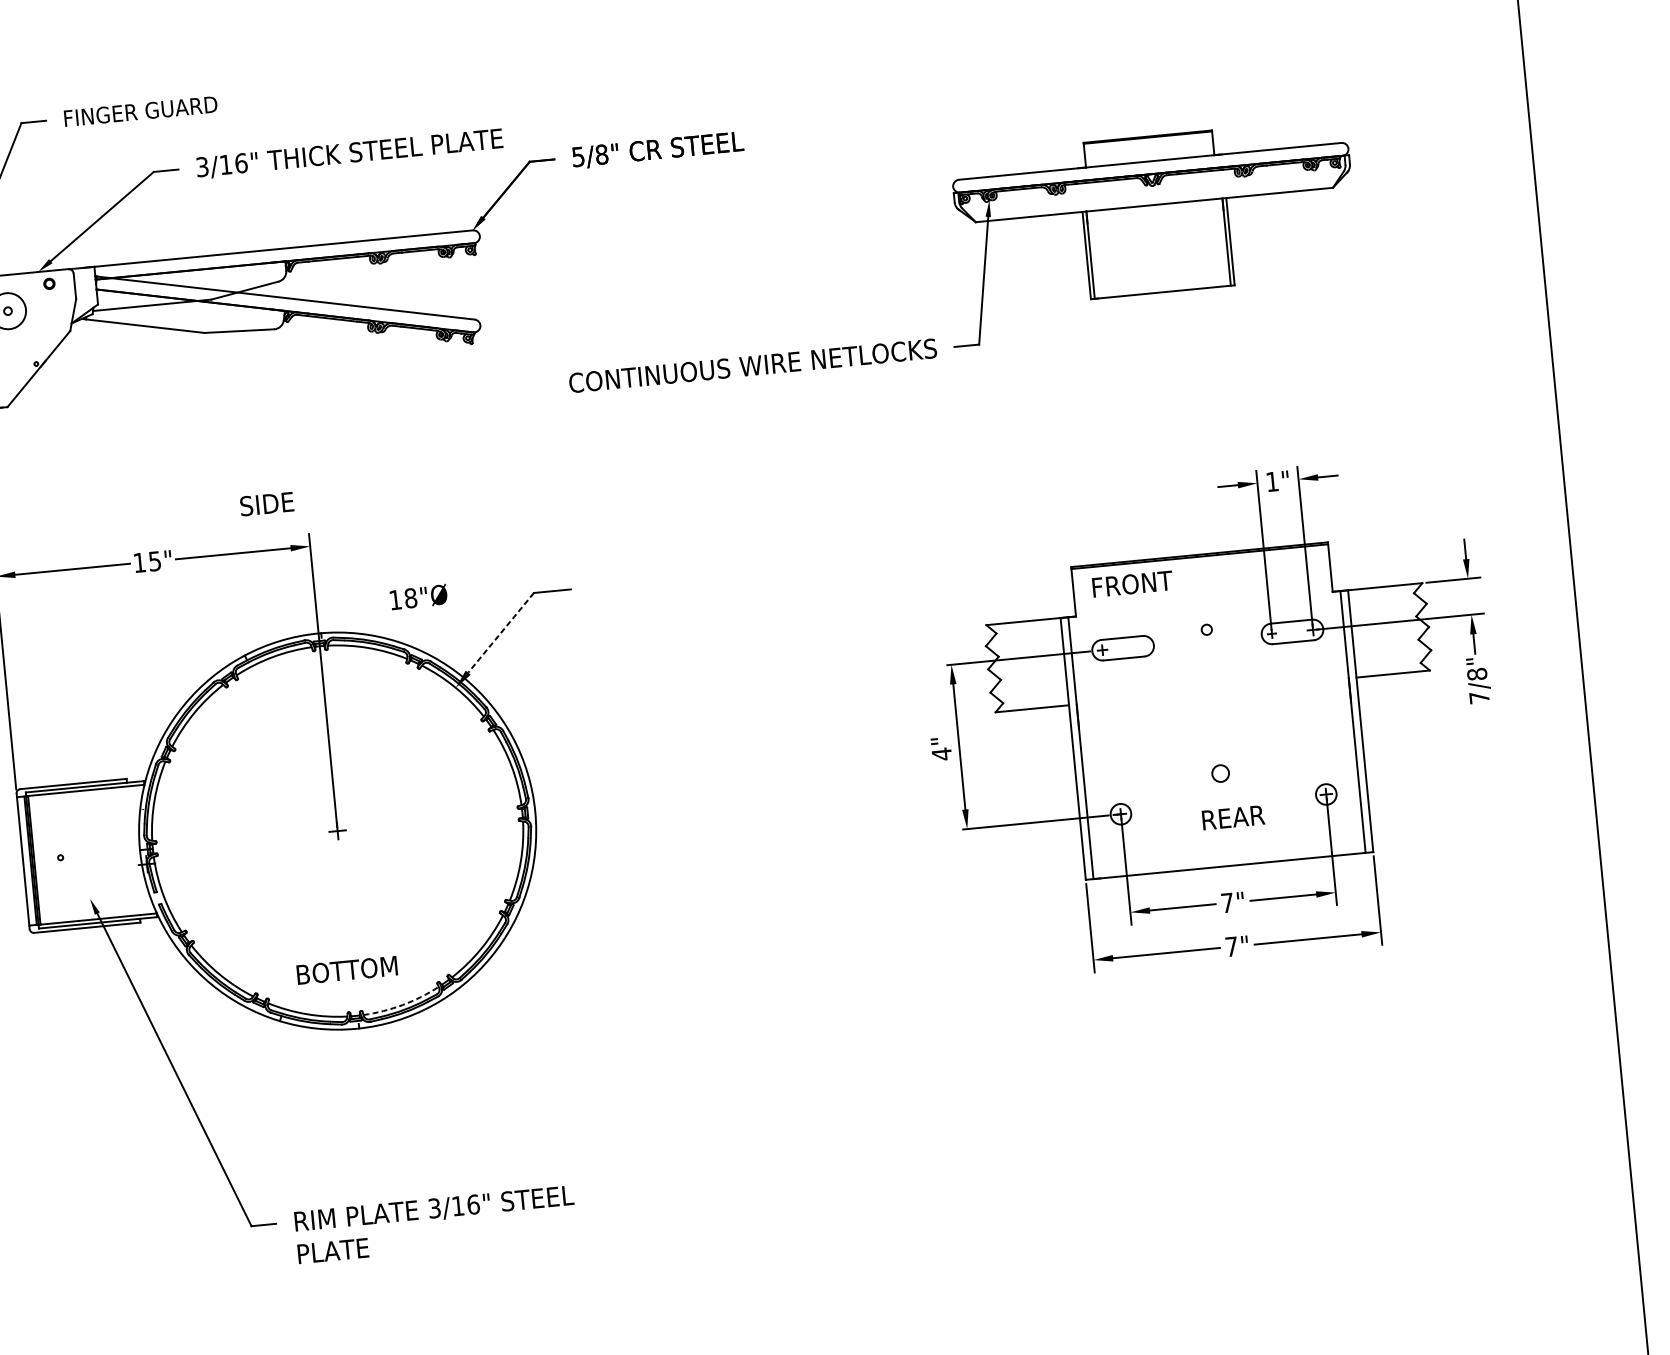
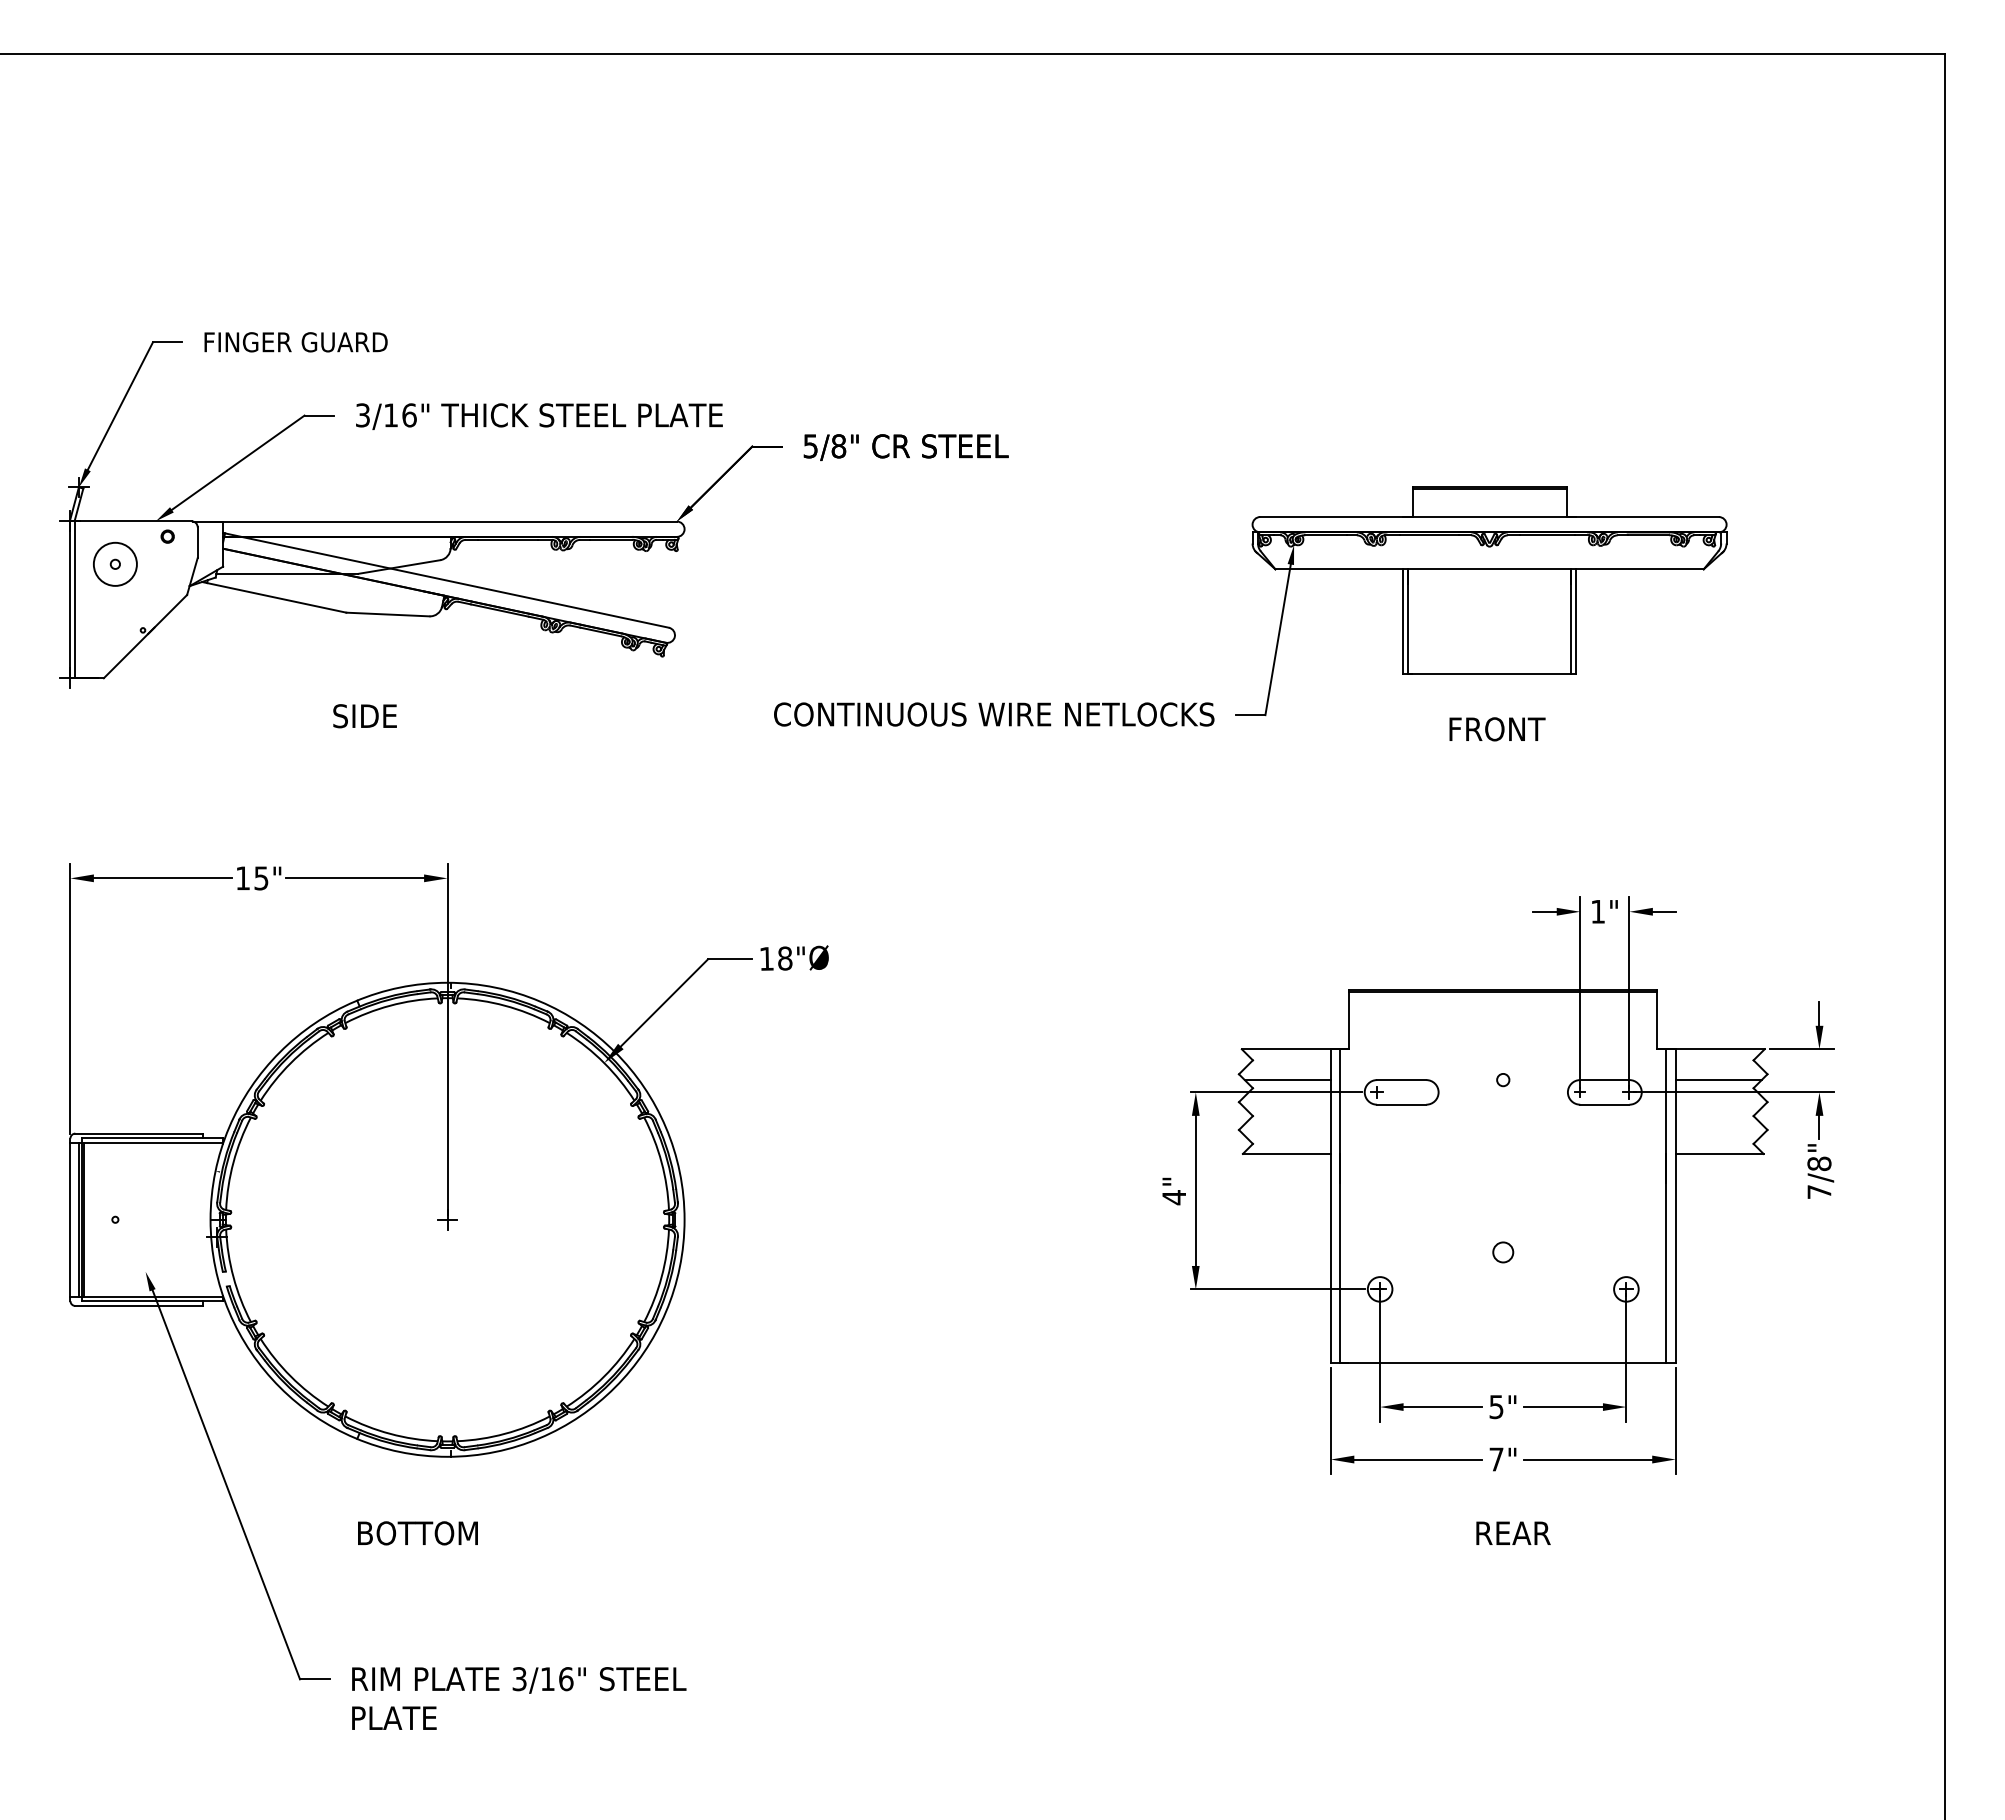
text: (266, 504) -> (364, 716), moved
text: (1132, 584) -> (1497, 729), moved
text: (418, 596) -> (794, 957), moved
line: (1386, 612) -> (1718, 1080), added
line: (501, 632) -> (664, 1002), dashed -> solid
line: (1026, 647) -> (1287, 1080), added
text: (1233, 816) -> (1513, 1532), moved
text: (1227, 903) -> (1496, 1407), 7" -> 5"
text: (346, 970) -> (417, 1533), moved
arc: (402, 1004) -> (504, 1433), dashed -> solid

